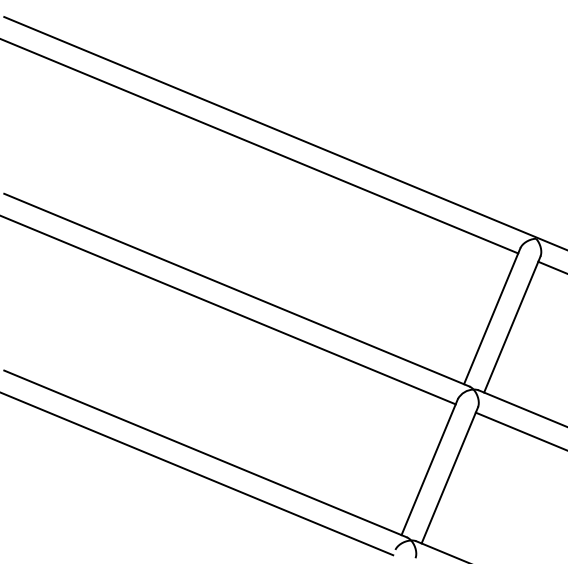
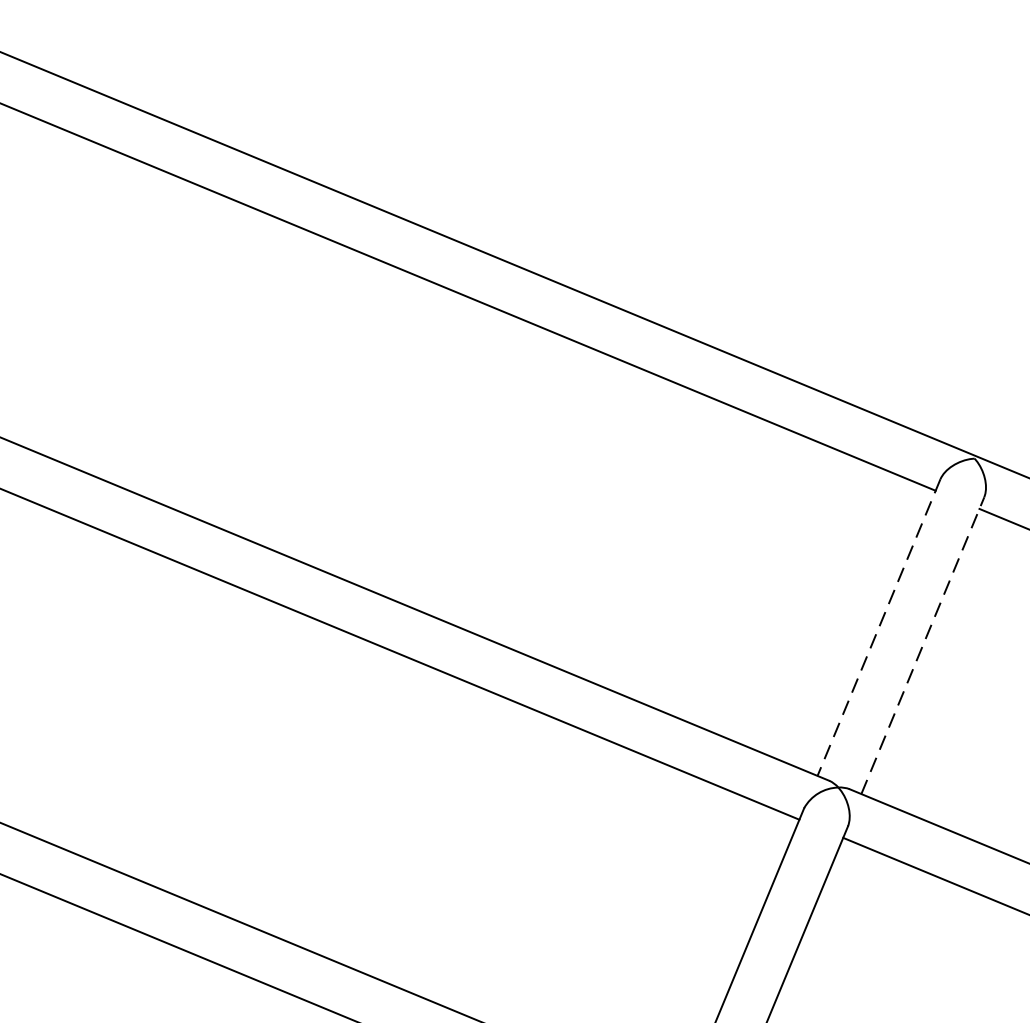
line: (492, 316) -> (879, 628), solid -> dashed
line: (512, 324) -> (923, 645), solid -> dashed

